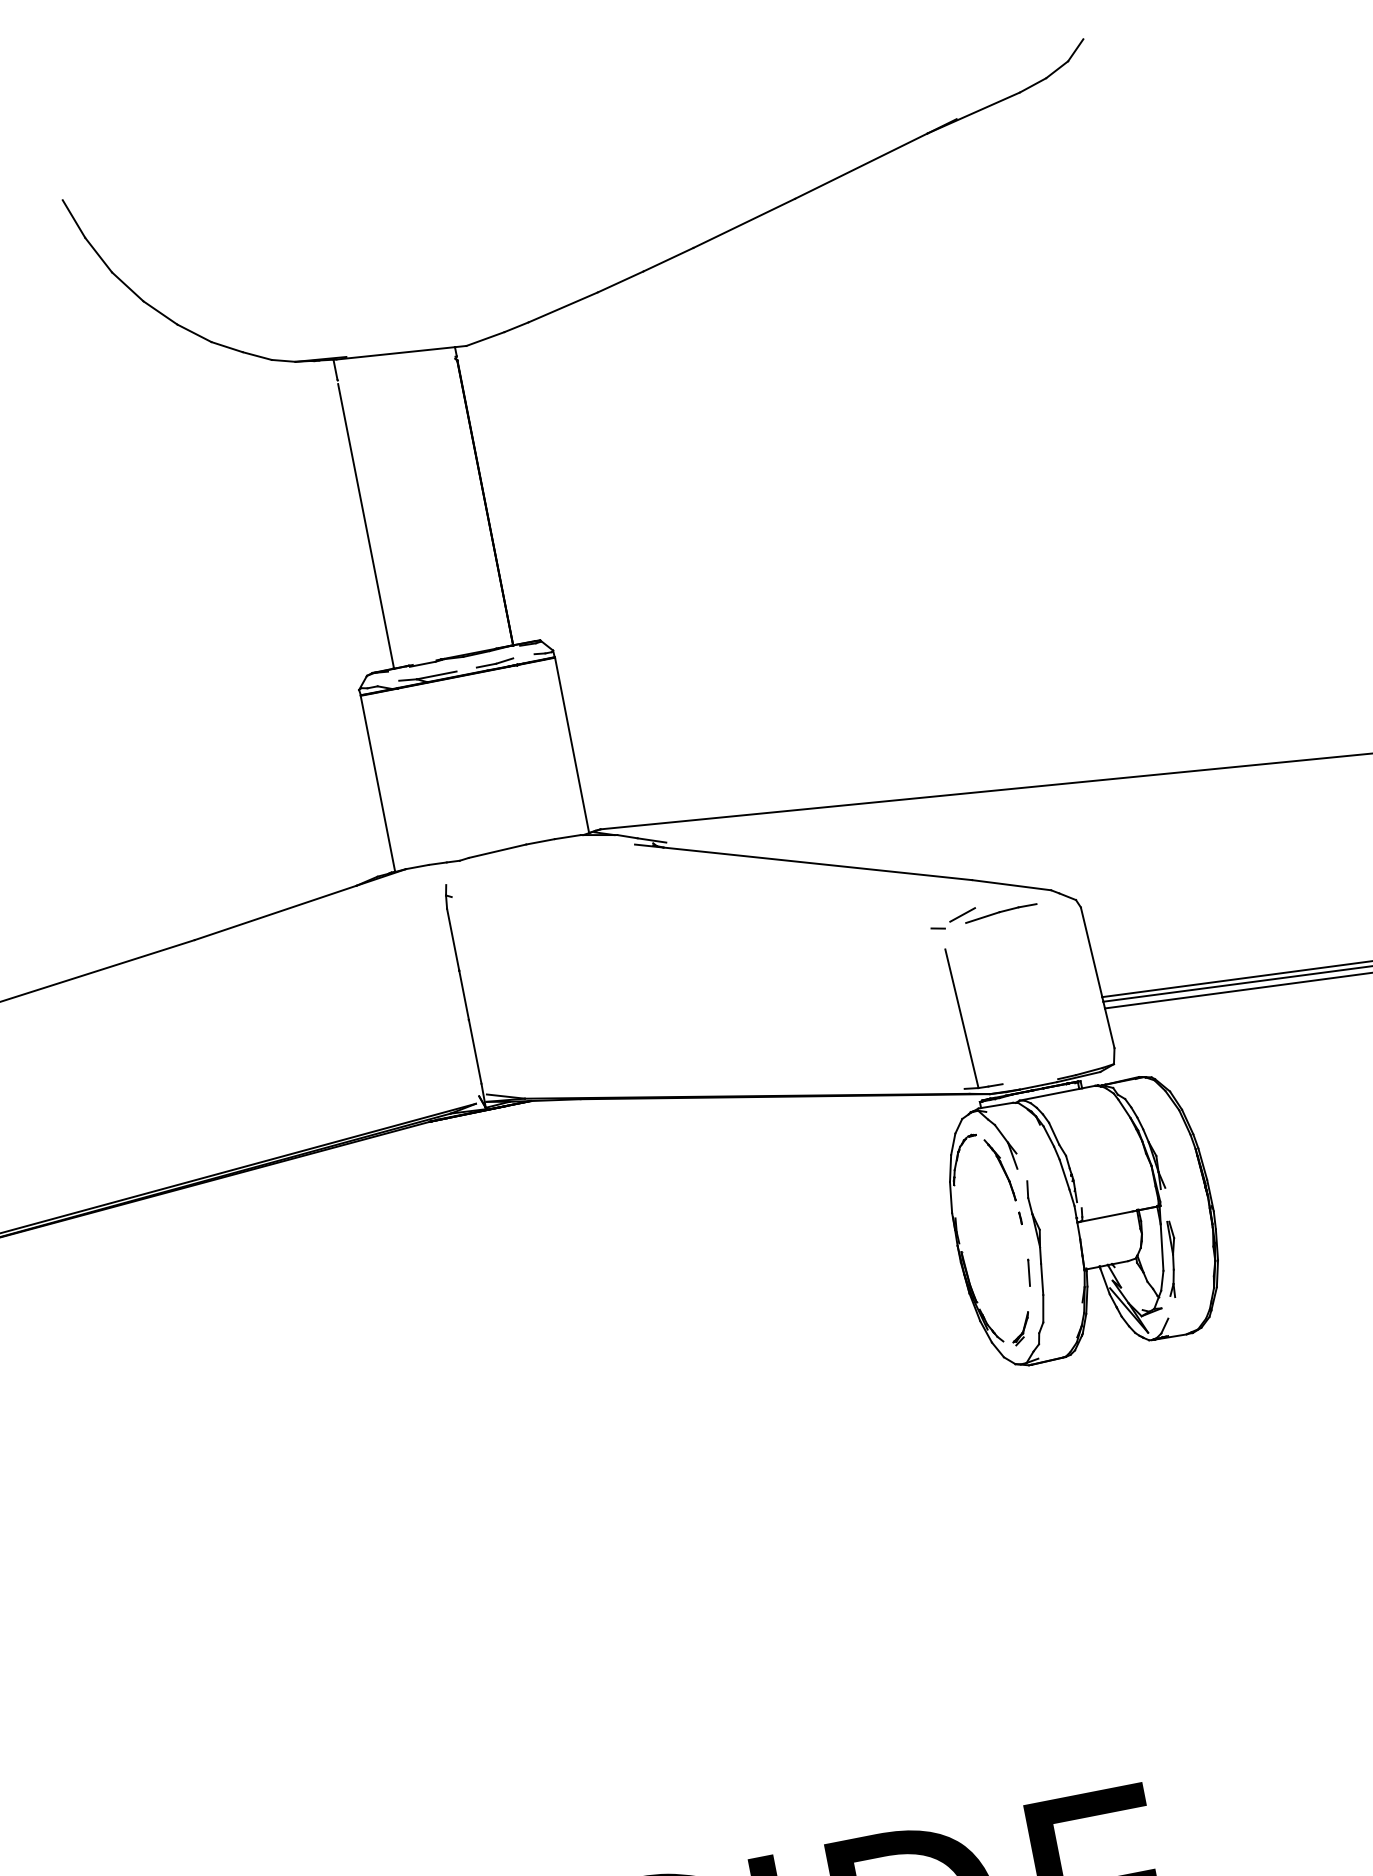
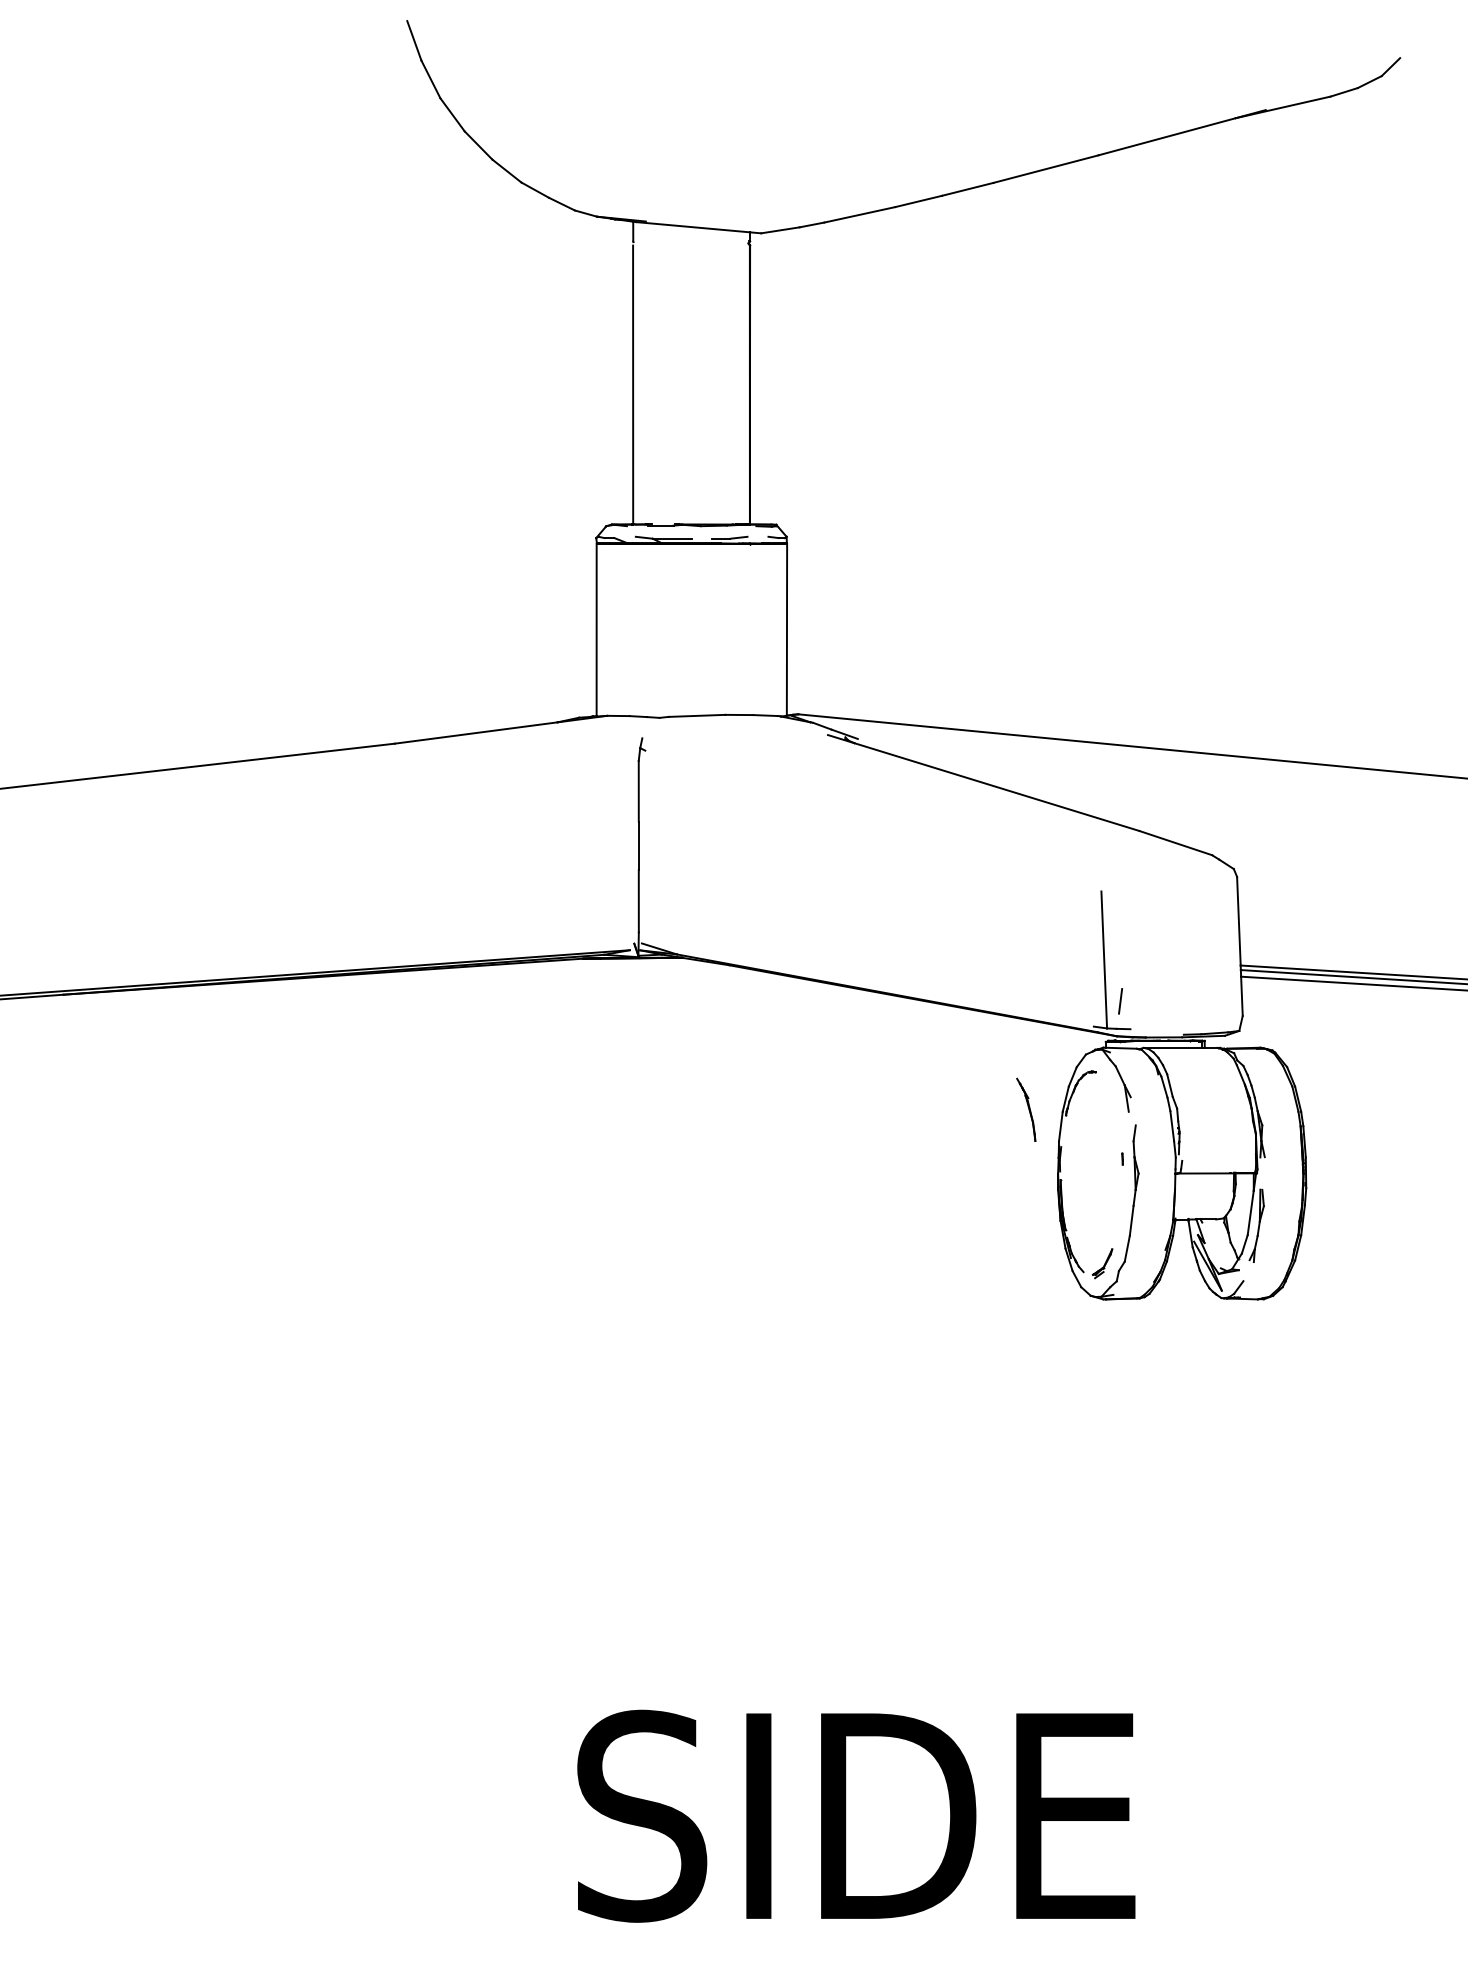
part: (982, 913) -> (1143, 864), removed
part: (1000, 1169) -> (1026, 1109), moved
line: (1029, 1273) -> (1120, 1001), moved

